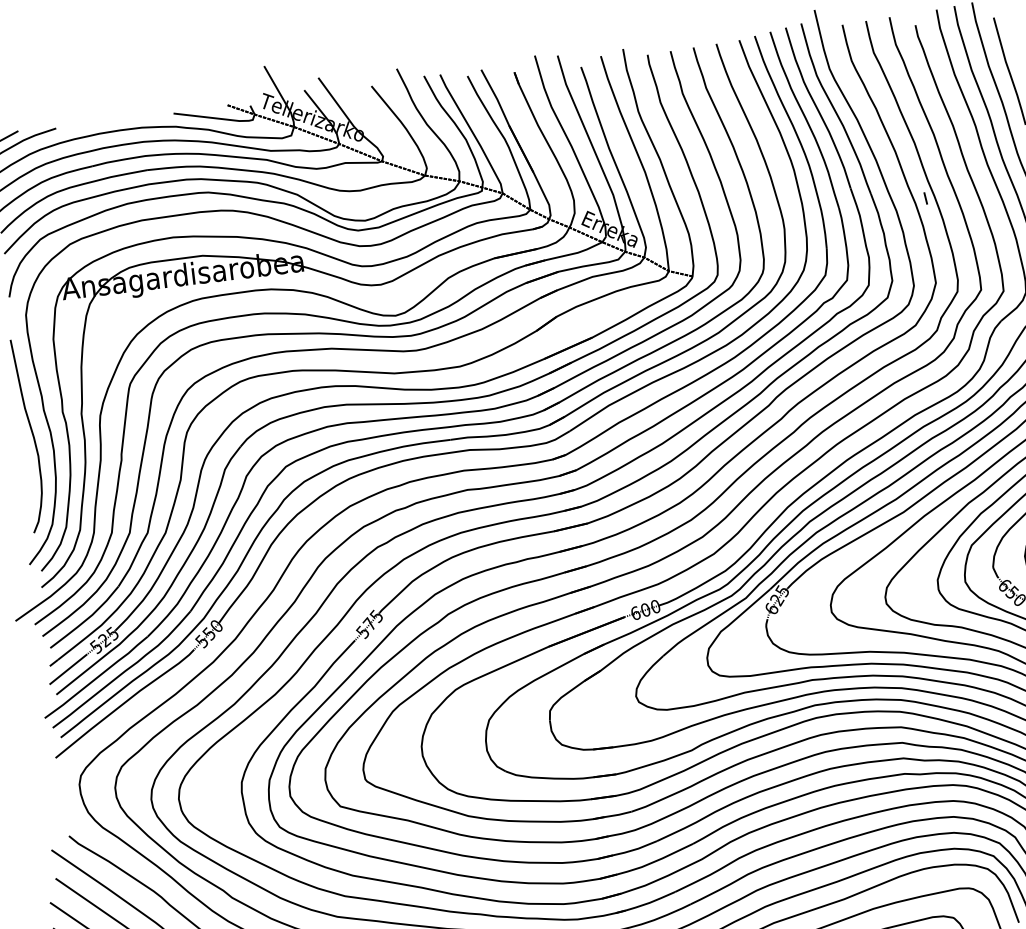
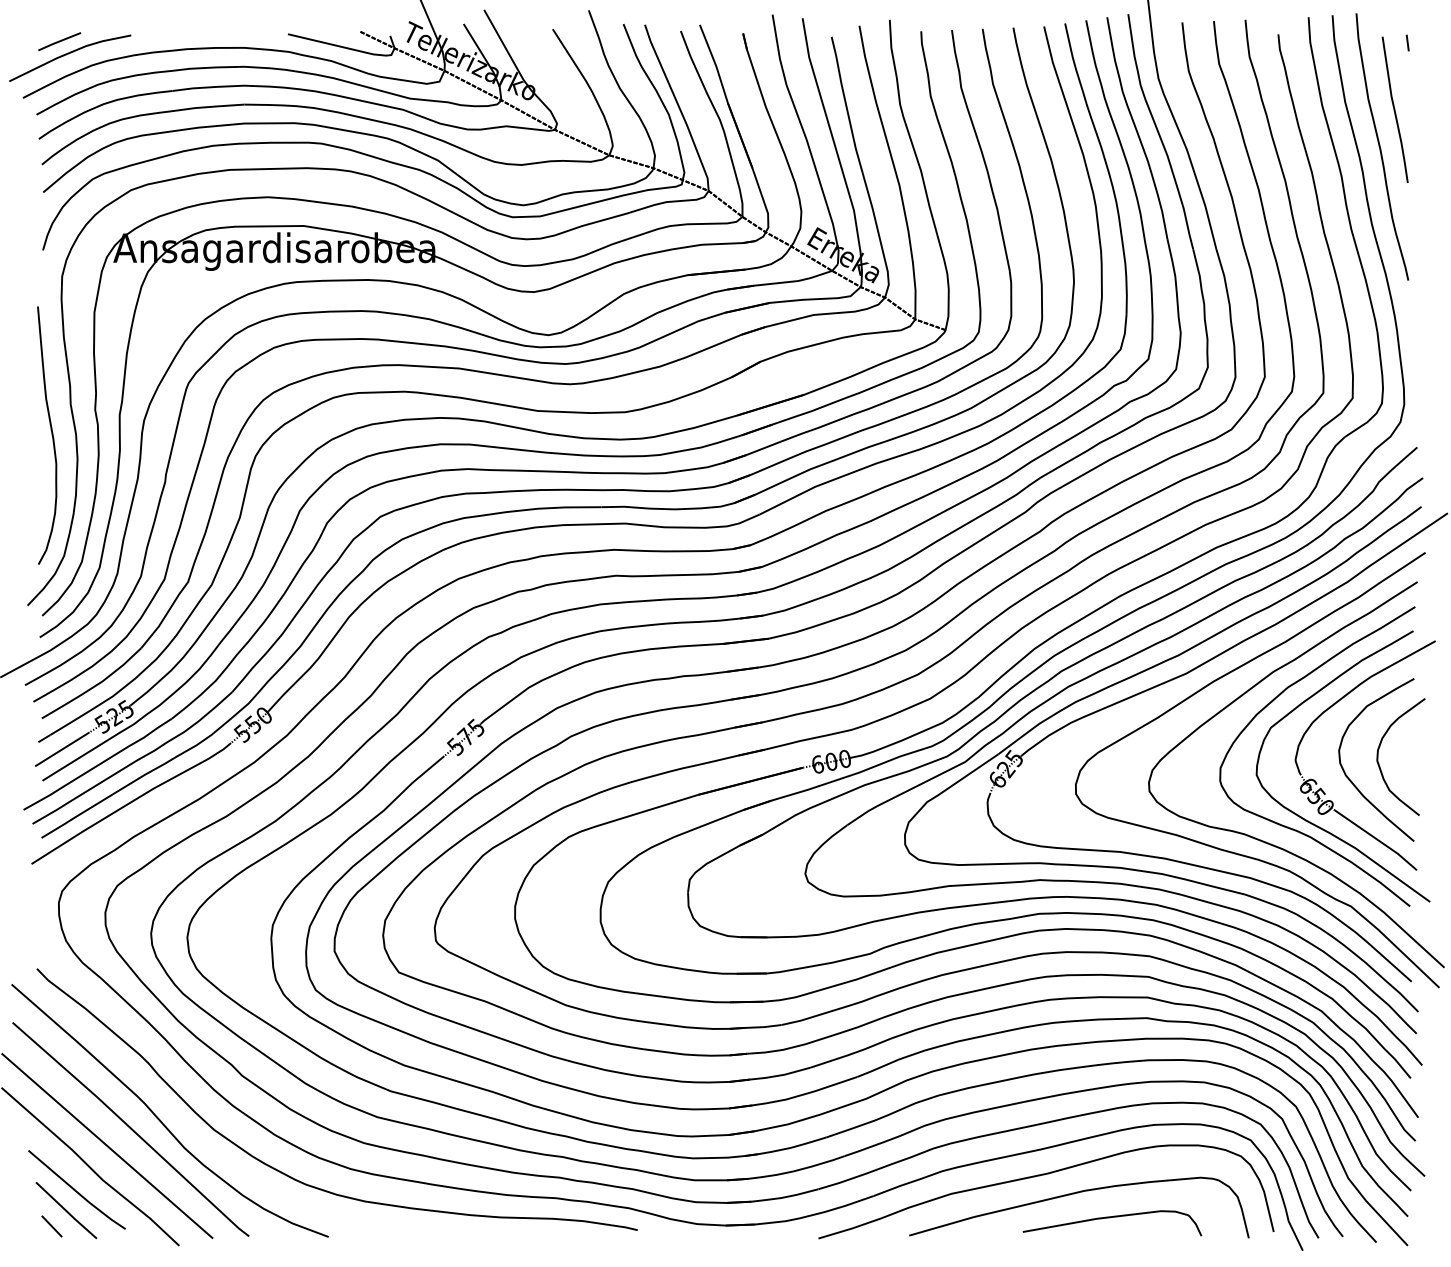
line: (925, 198) -> (1407, 42), moved

